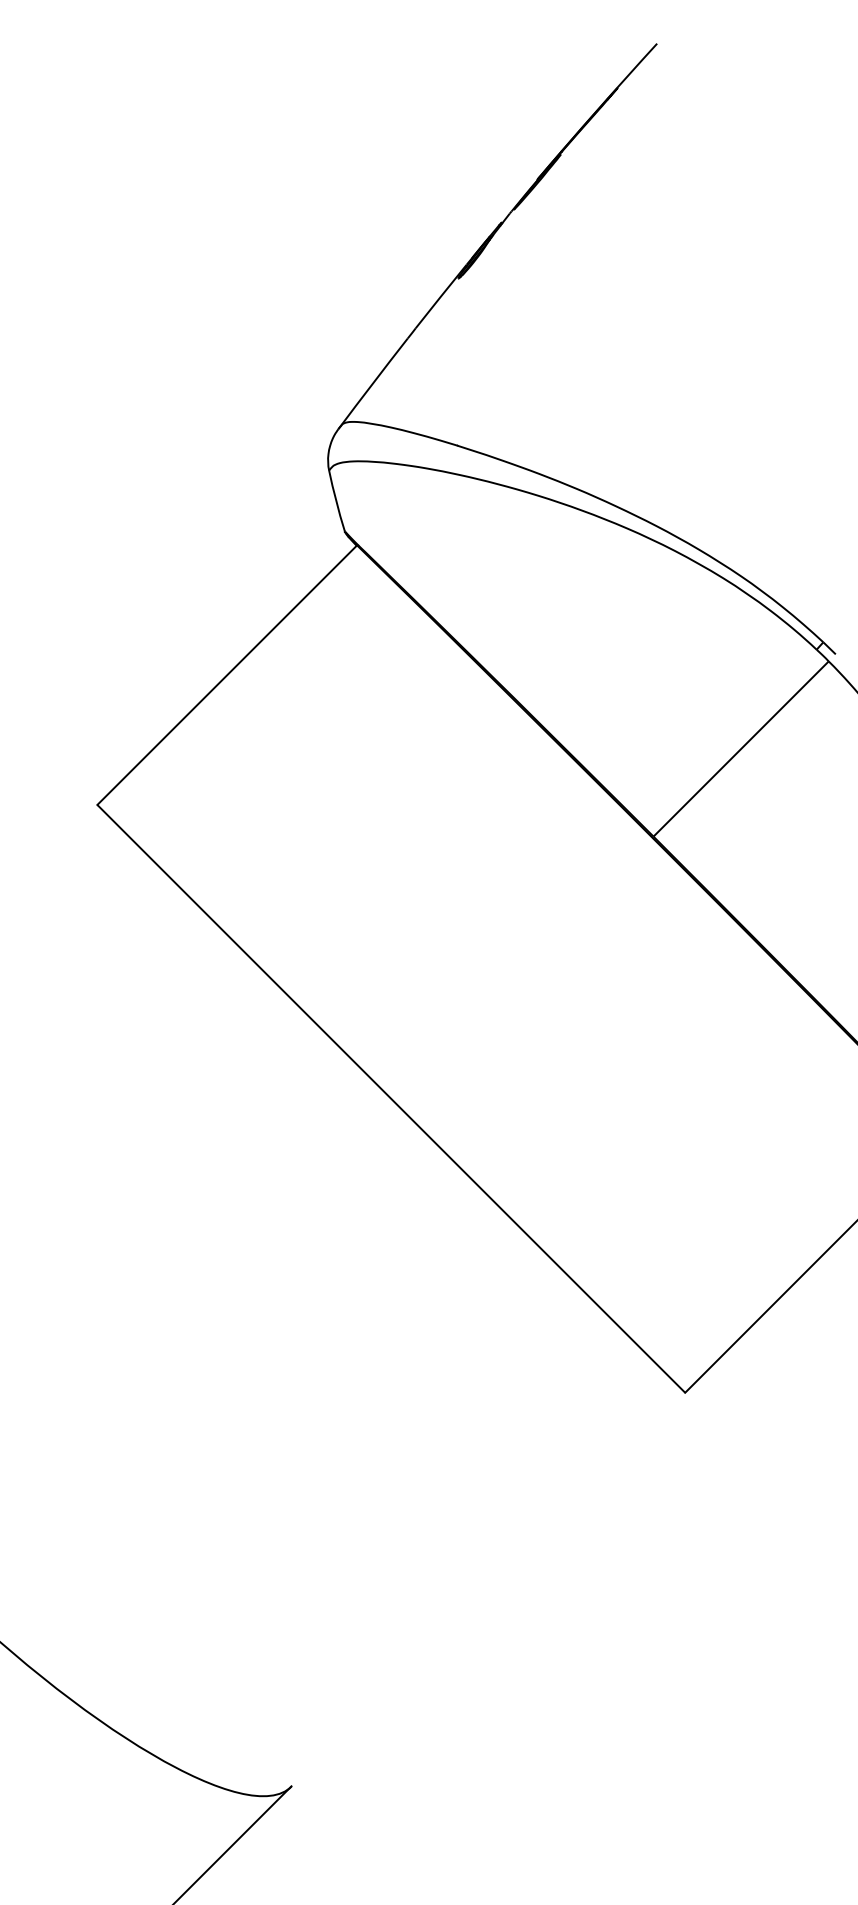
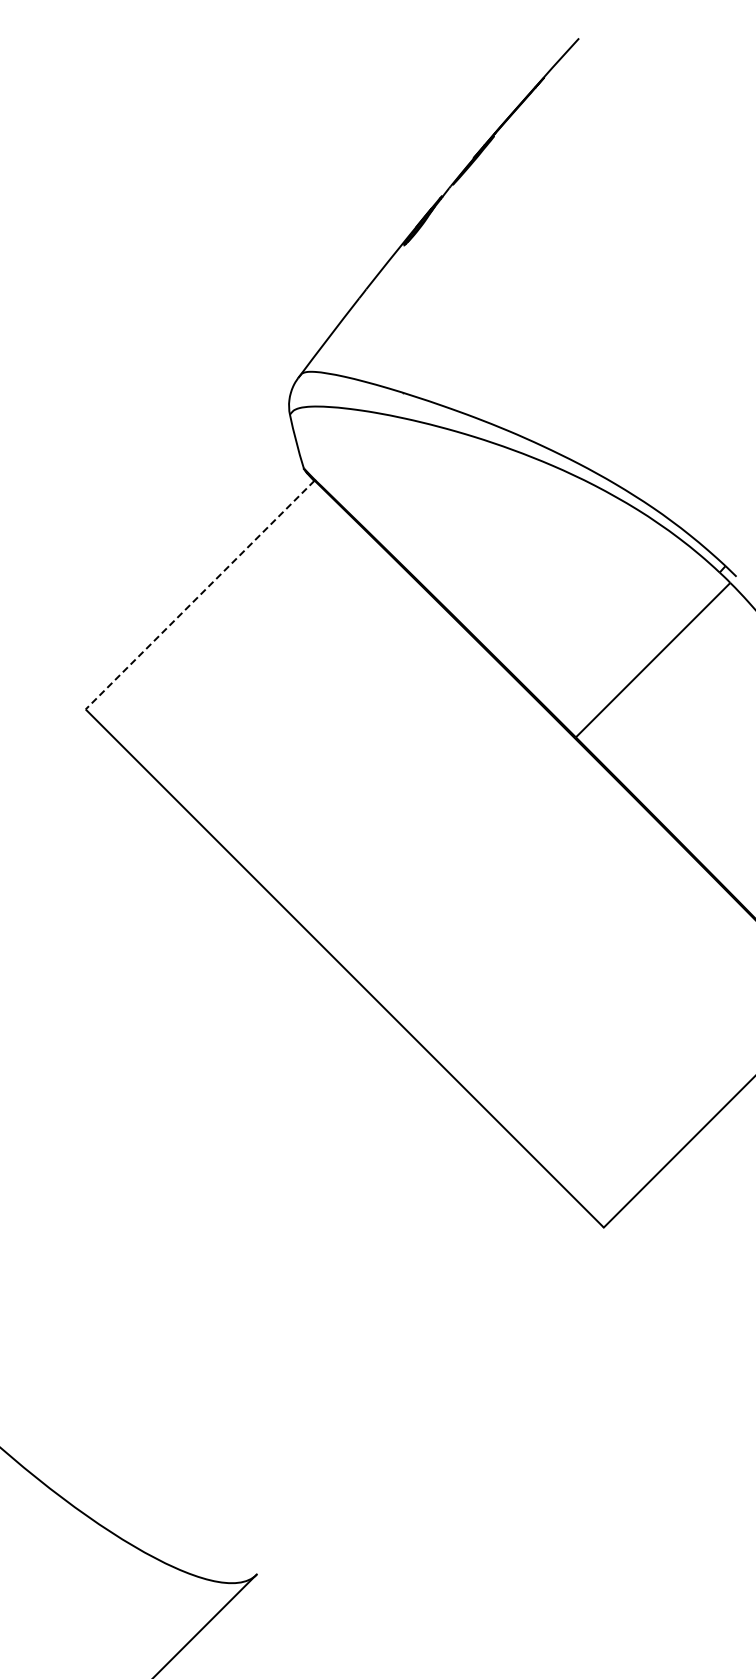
line: (227, 675) -> (200, 595), solid -> dashed

